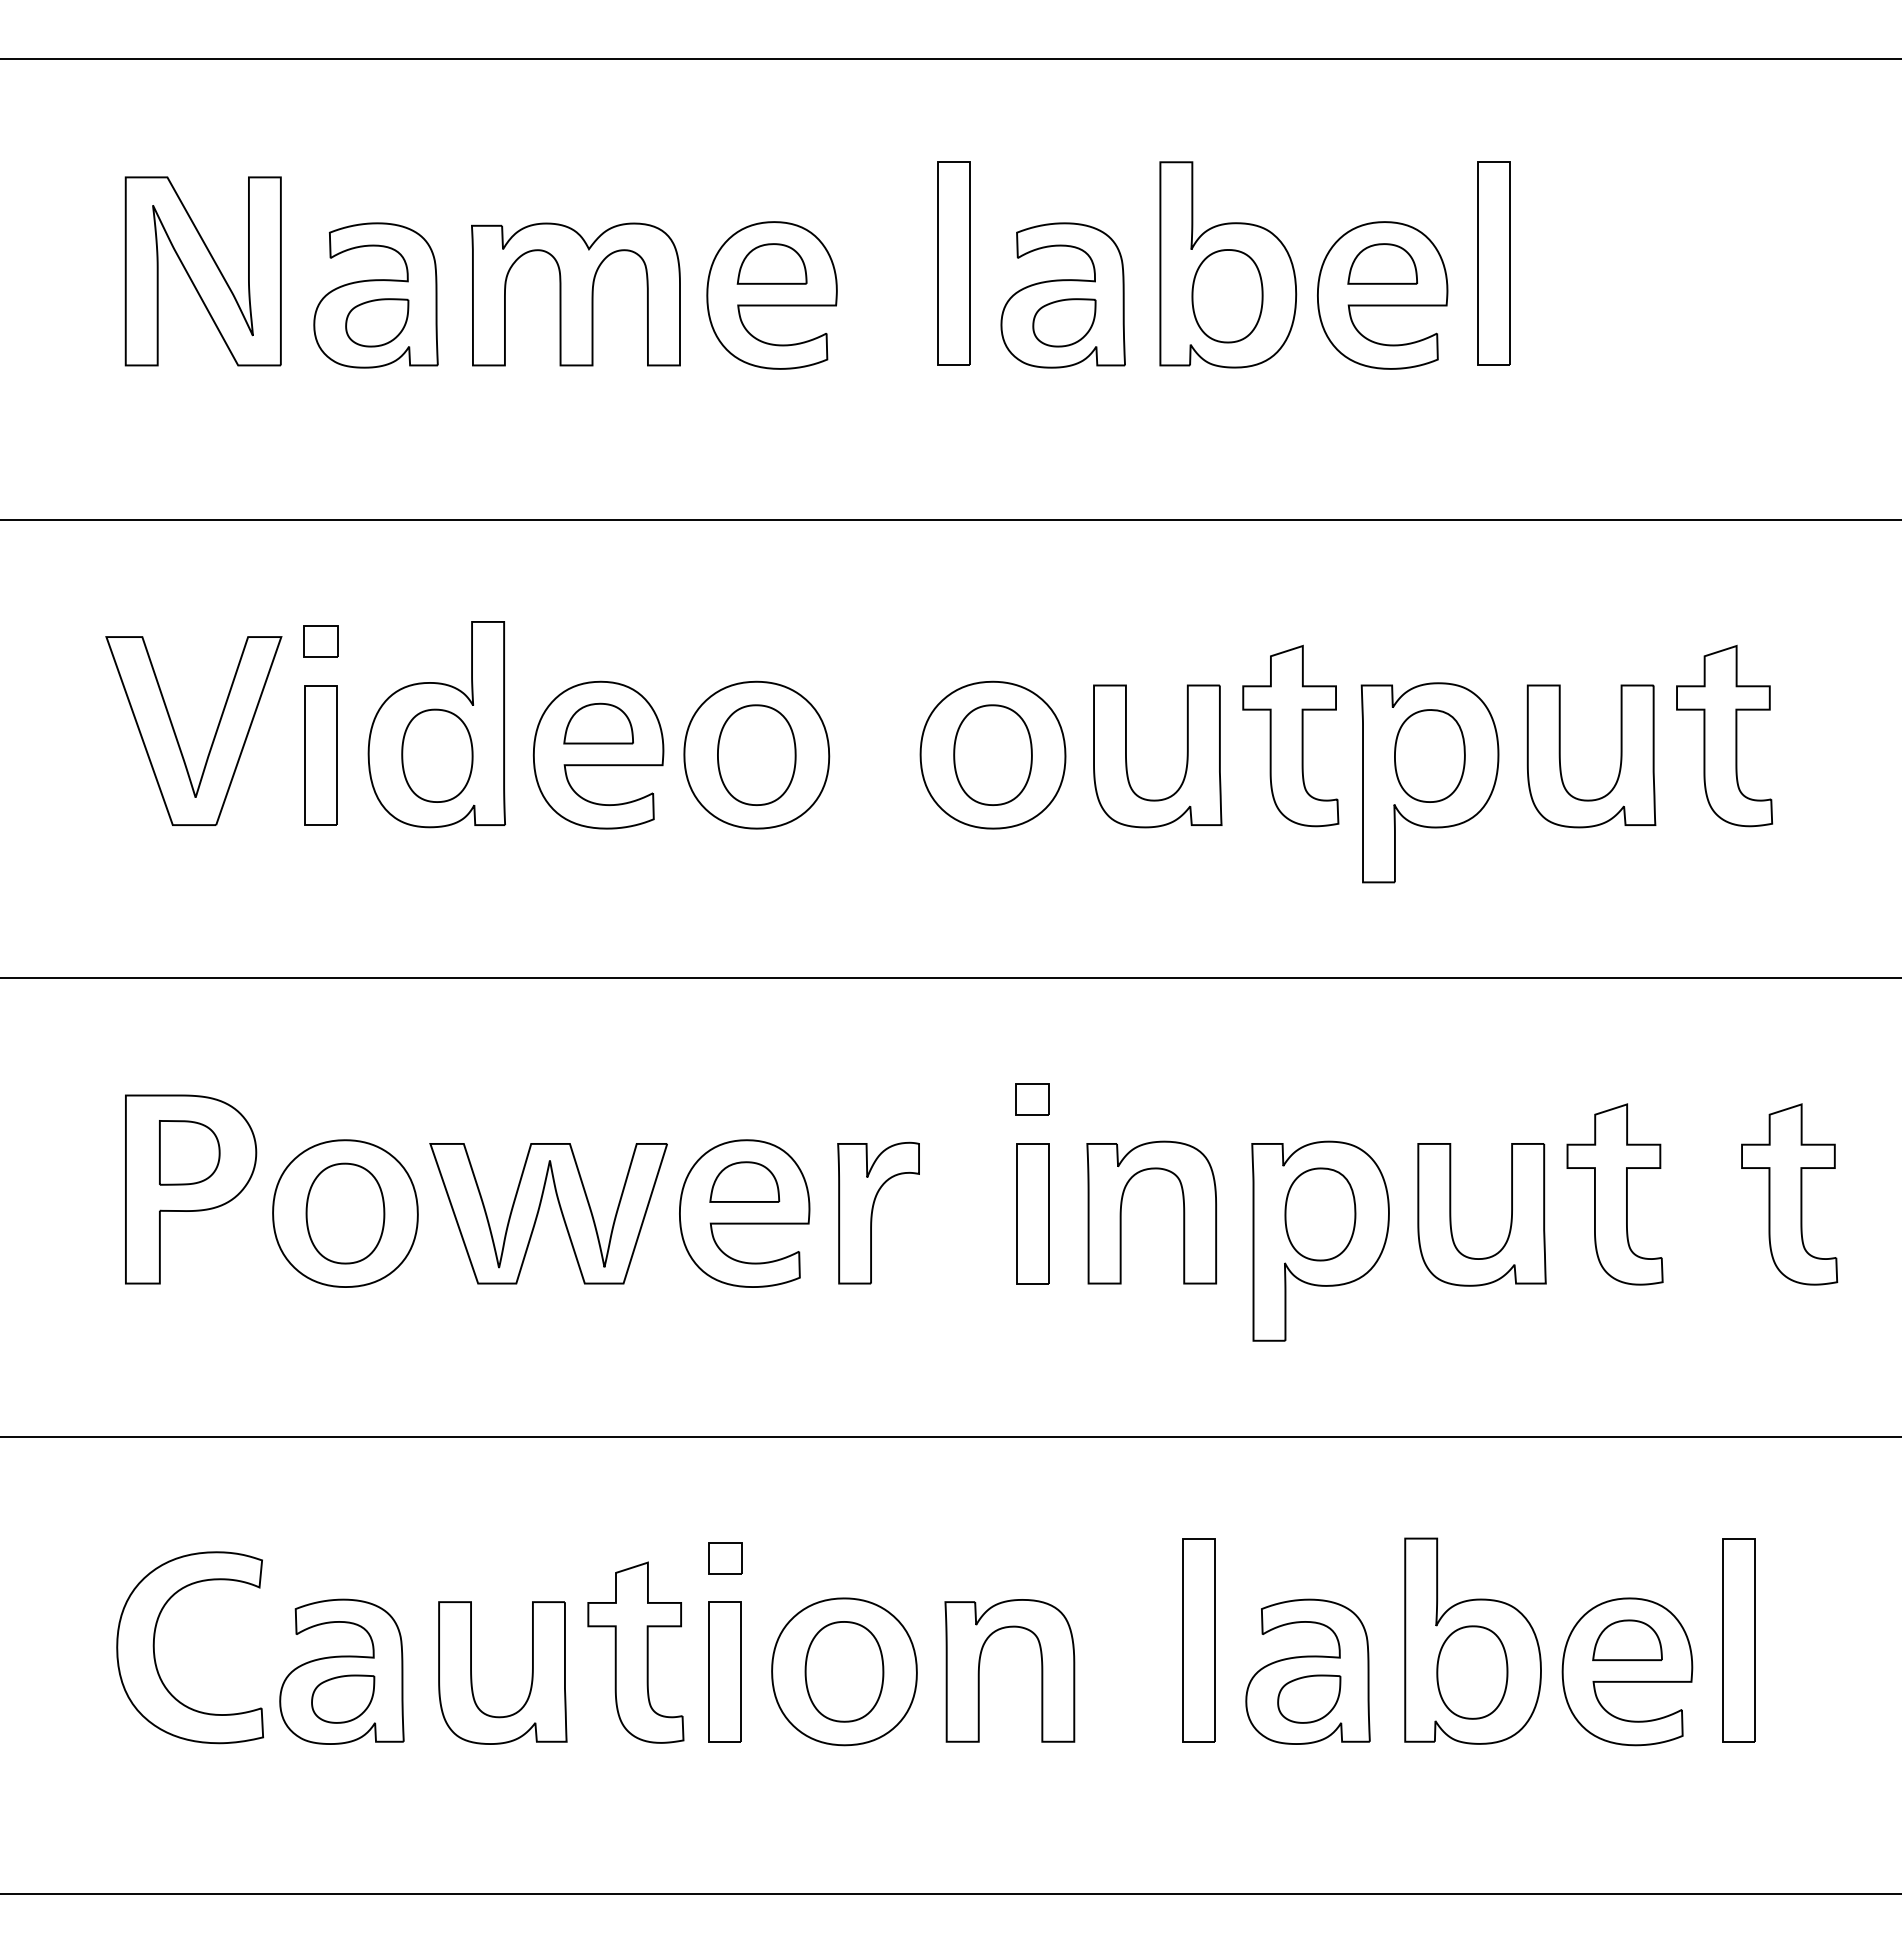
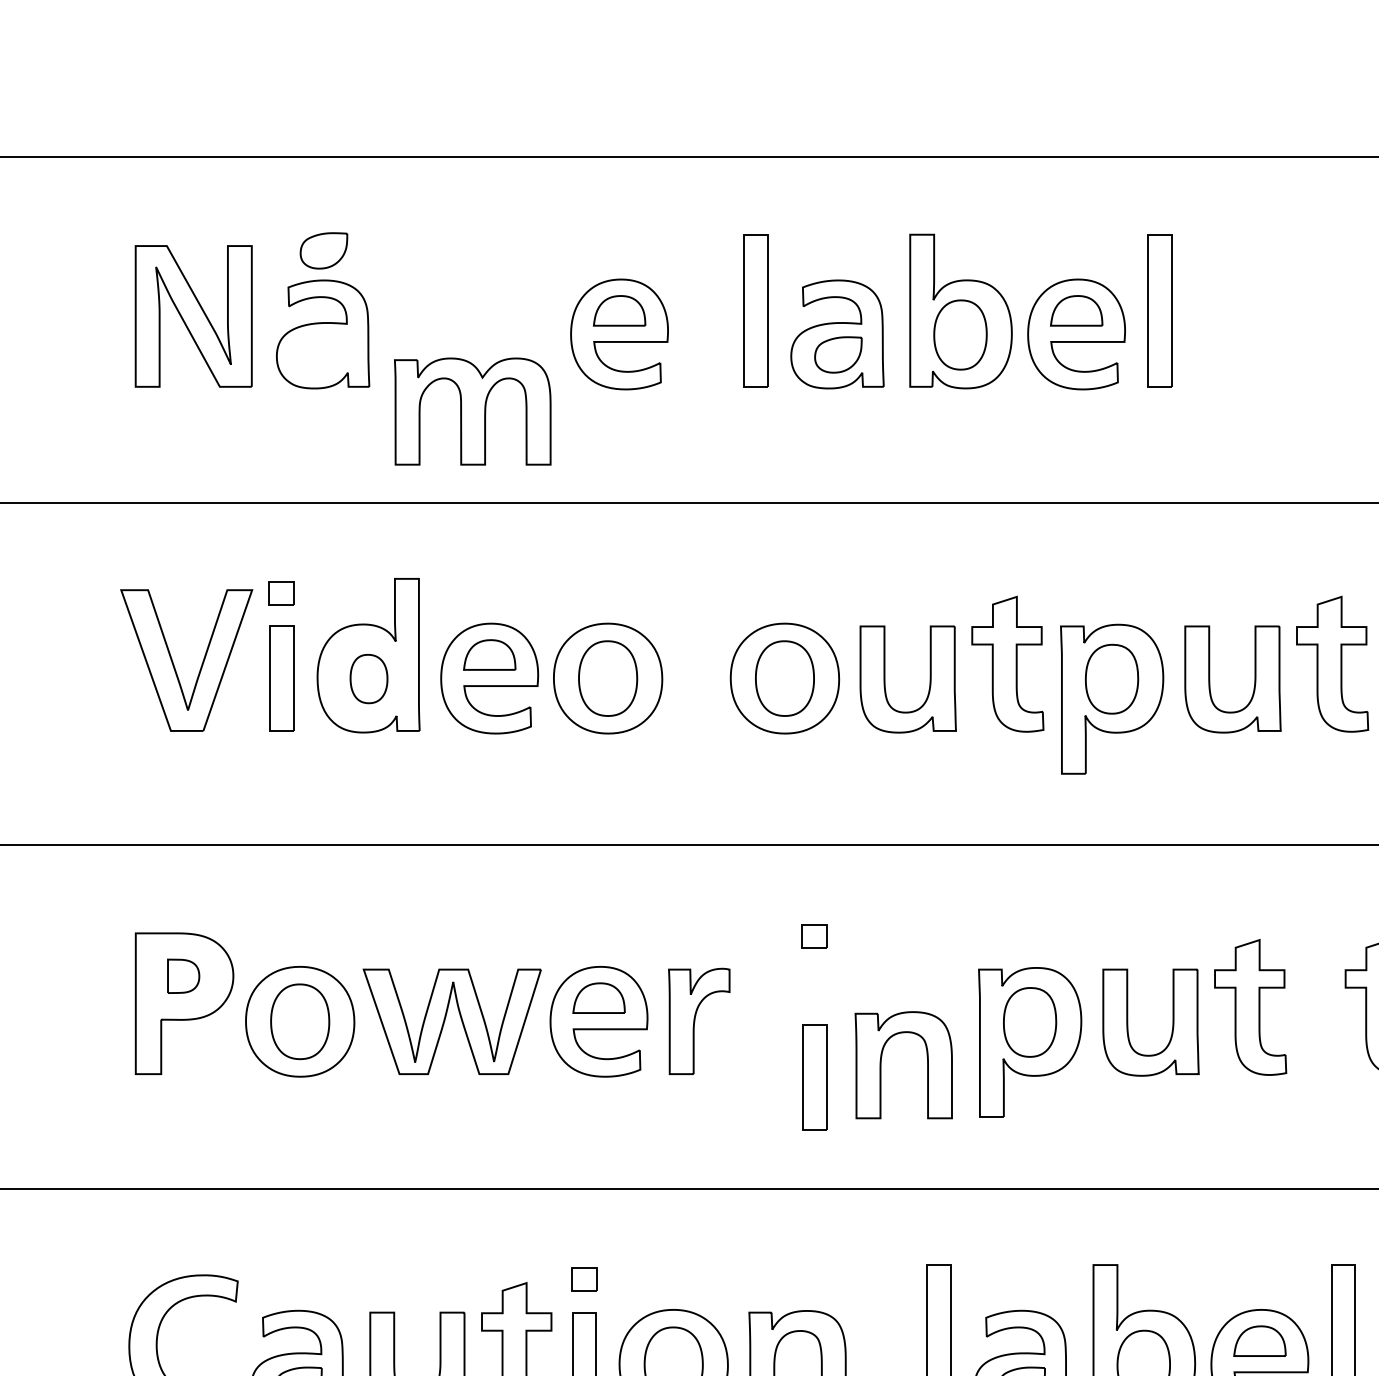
part: (575, 294) -> (472, 411), moved
part: (377, 322) -> (324, 250), moved
part: (437, 755) -> (369, 678), size x0.7
part: (189, 1152) -> (183, 976), size x0.7
part: (1121, 1212) -> (881, 1065), moved
part: (1032, 1213) -> (814, 1077), moved

